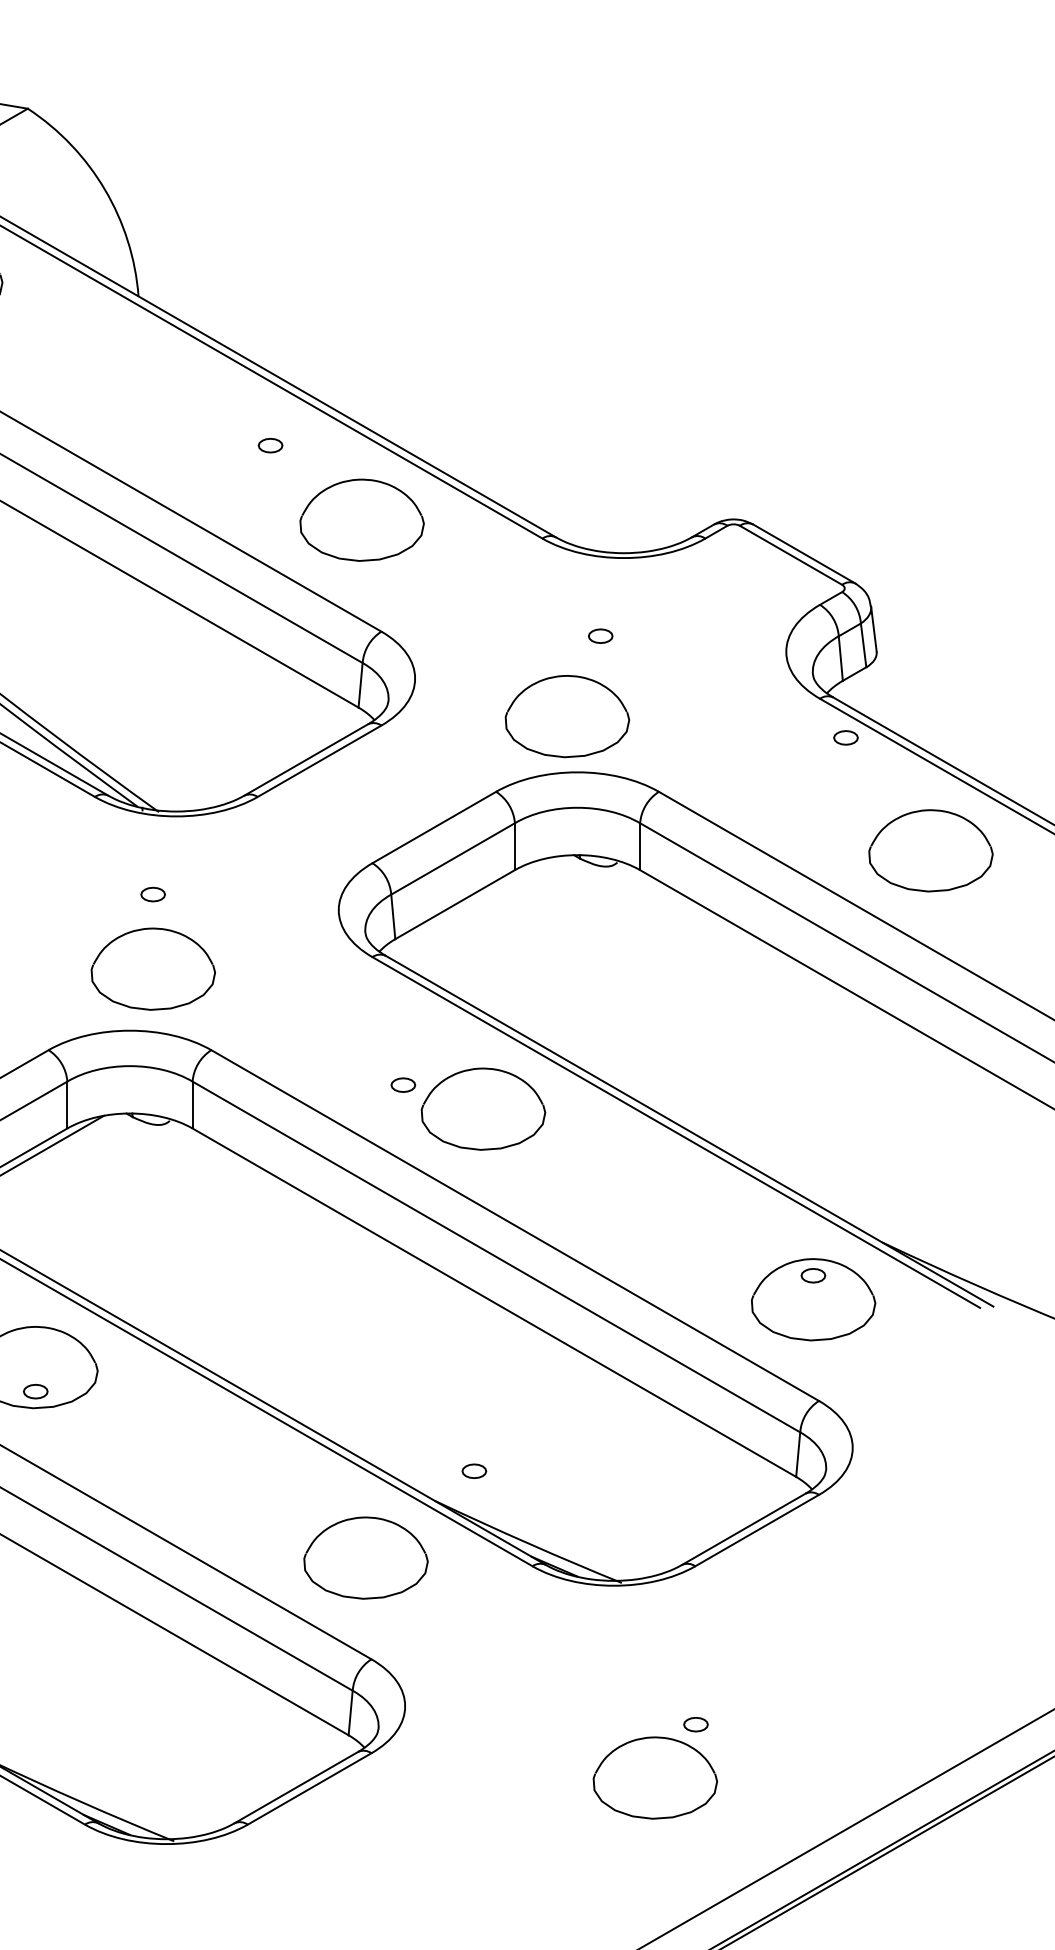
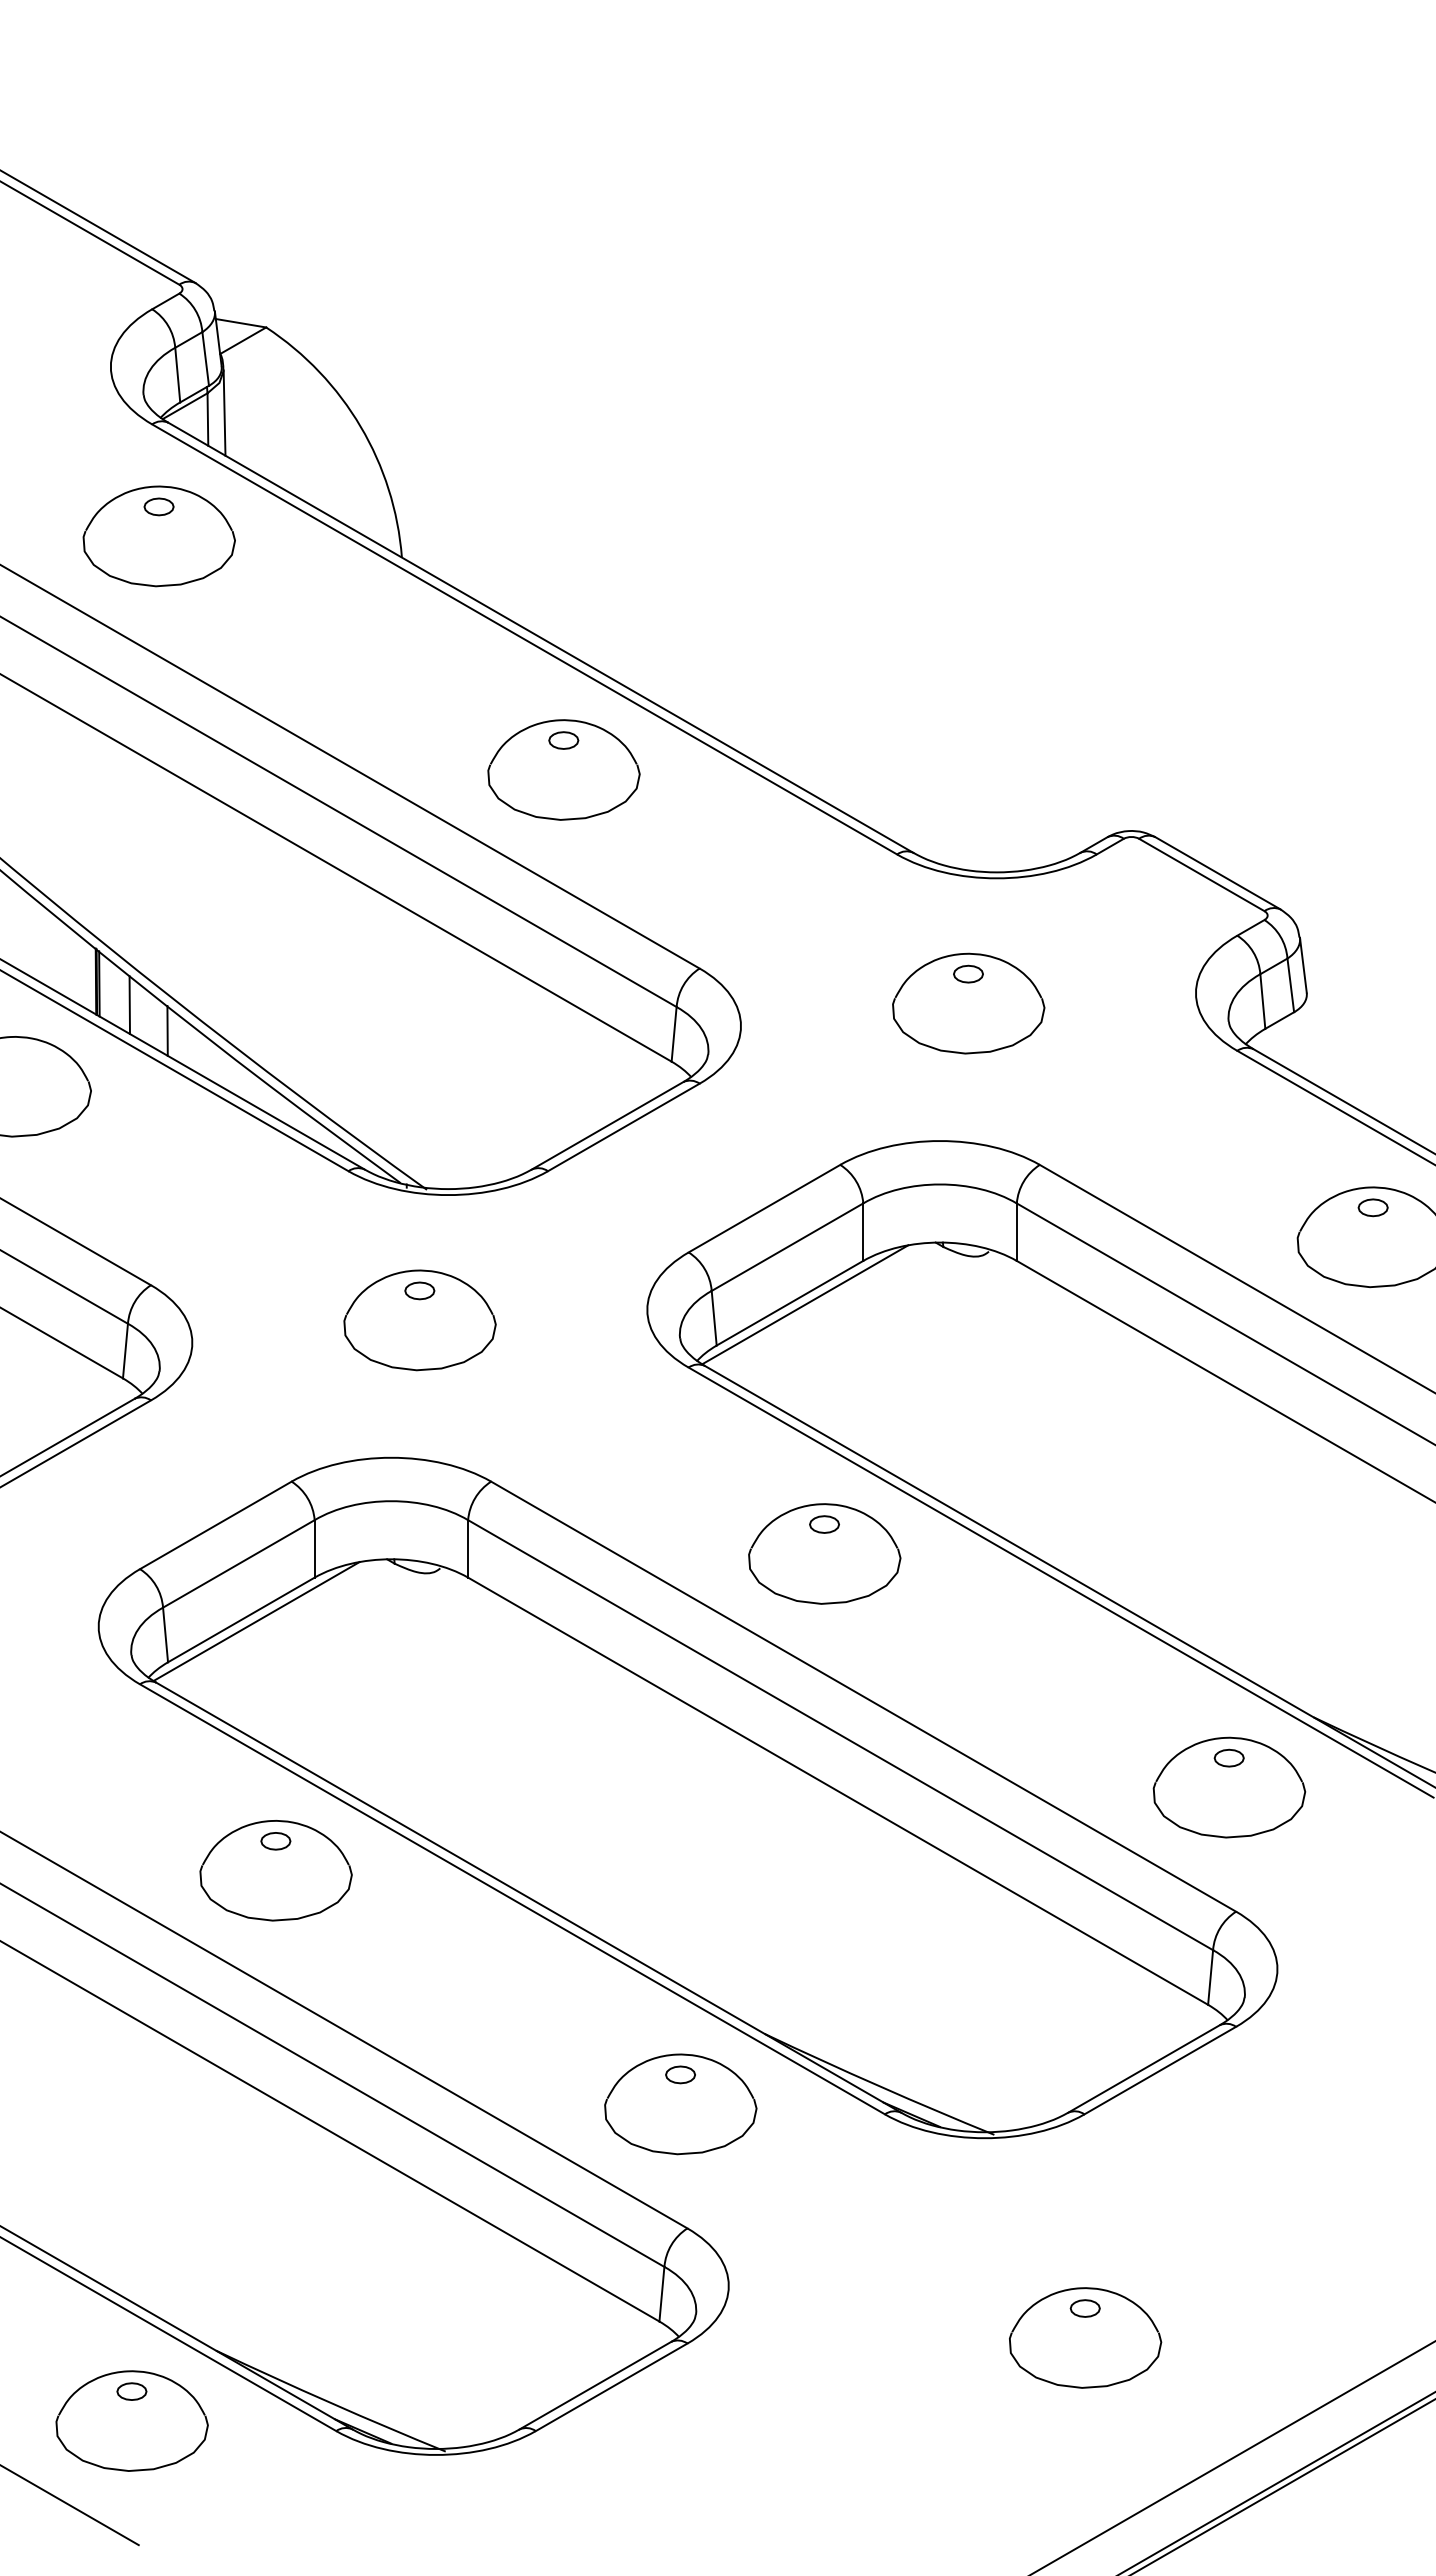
part: (361, 519) -> (563, 769), moved
part: (567, 716) -> (968, 1003), moved
part: (845, 737) -> (1372, 1207), moved
line: (467, 905) -> (805, 1304), added
part: (152, 969) -> (419, 1320), moved
part: (403, 1085) -> (824, 1524), moved
part: (35, 1391) -> (275, 1841), moved
part: (474, 1470) -> (680, 2074), moved
part: (655, 1777) -> (1085, 2337), moved

